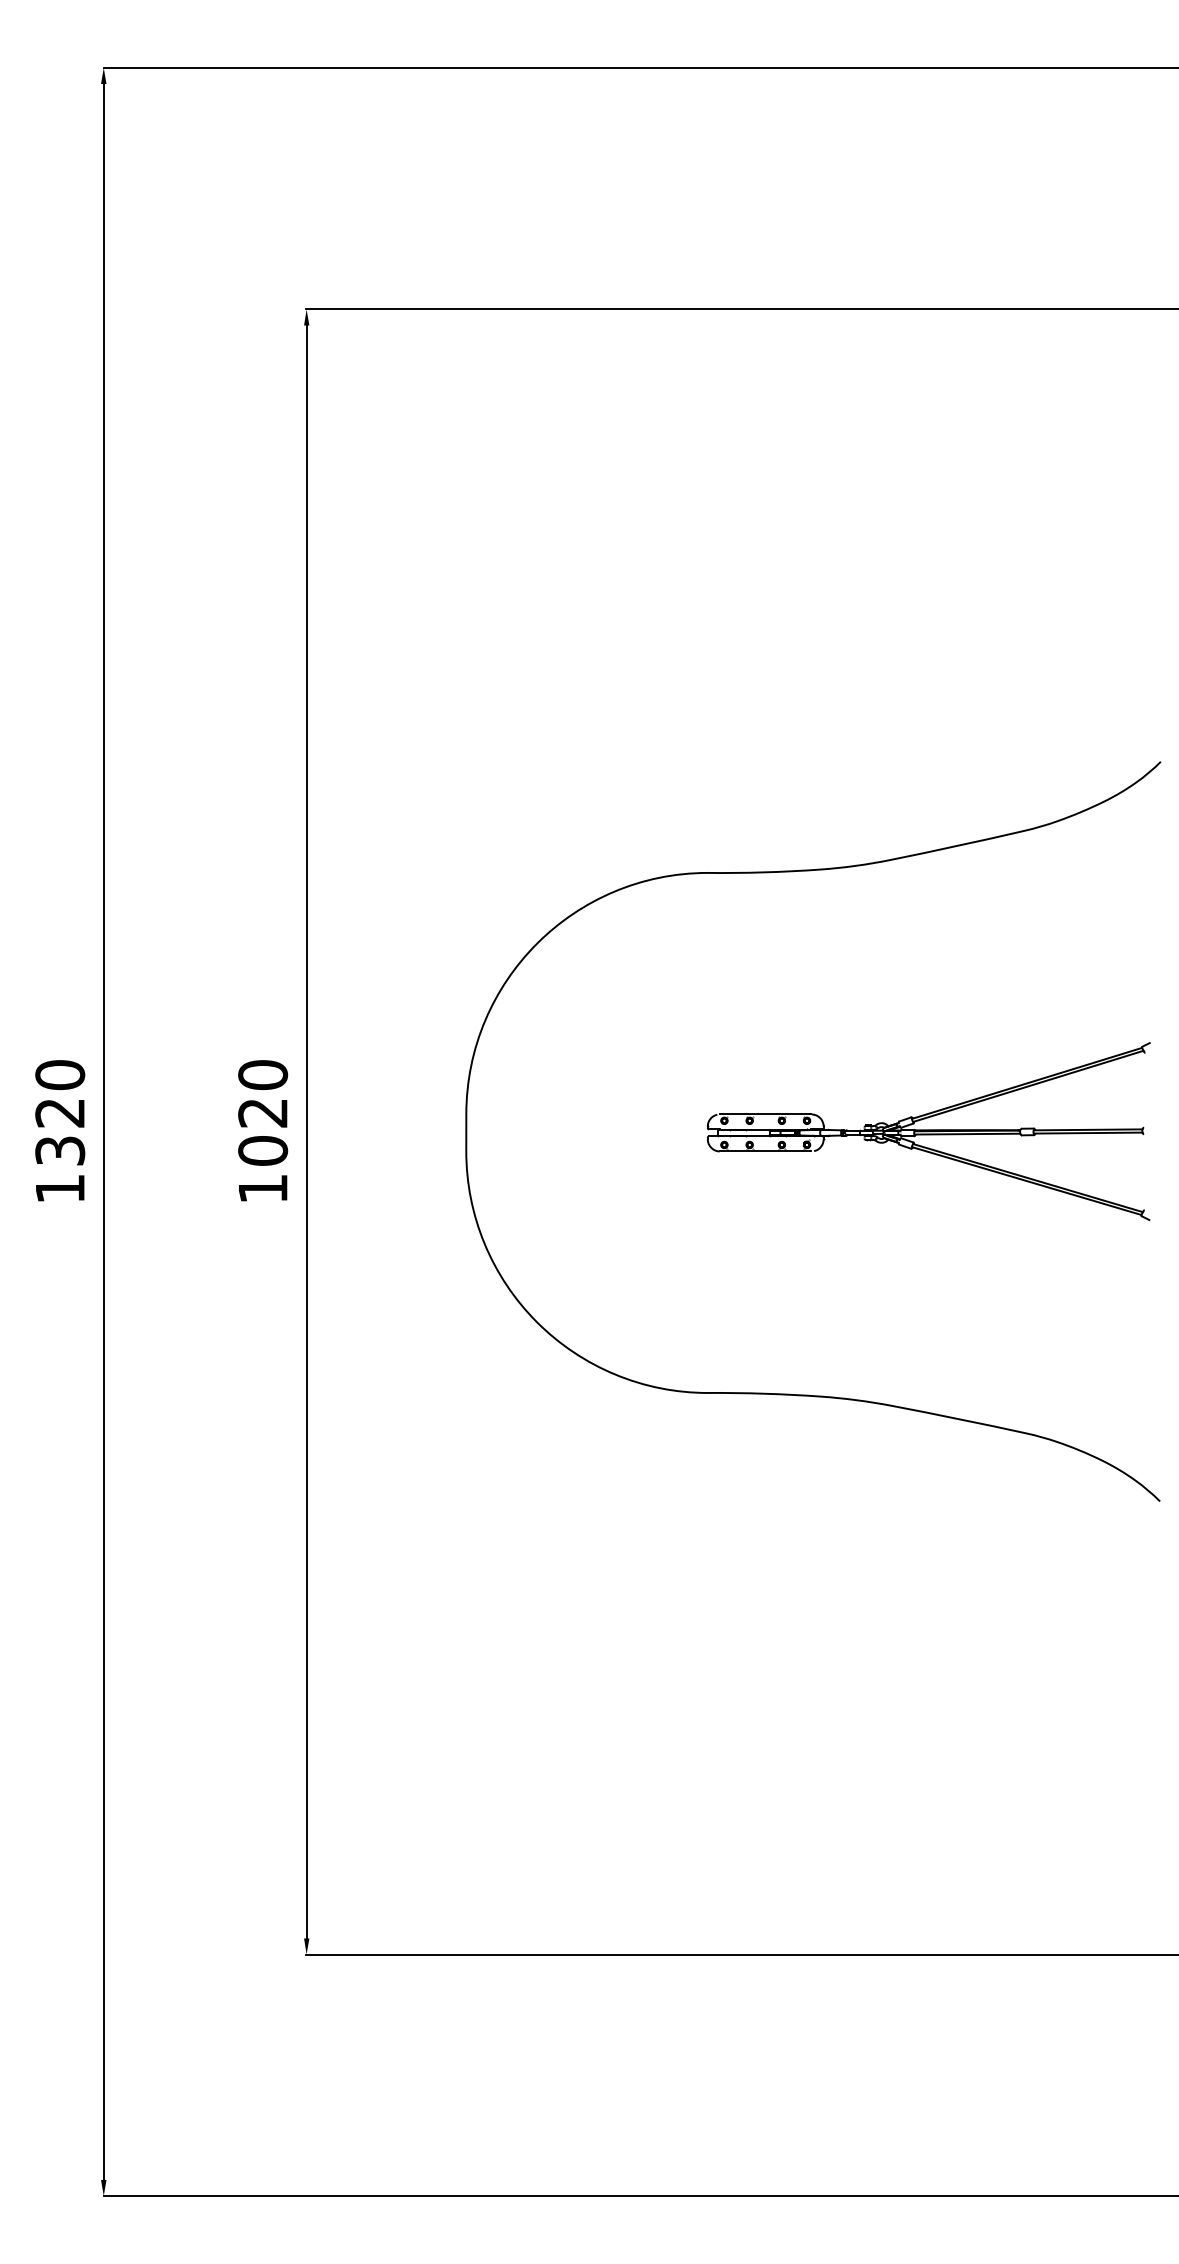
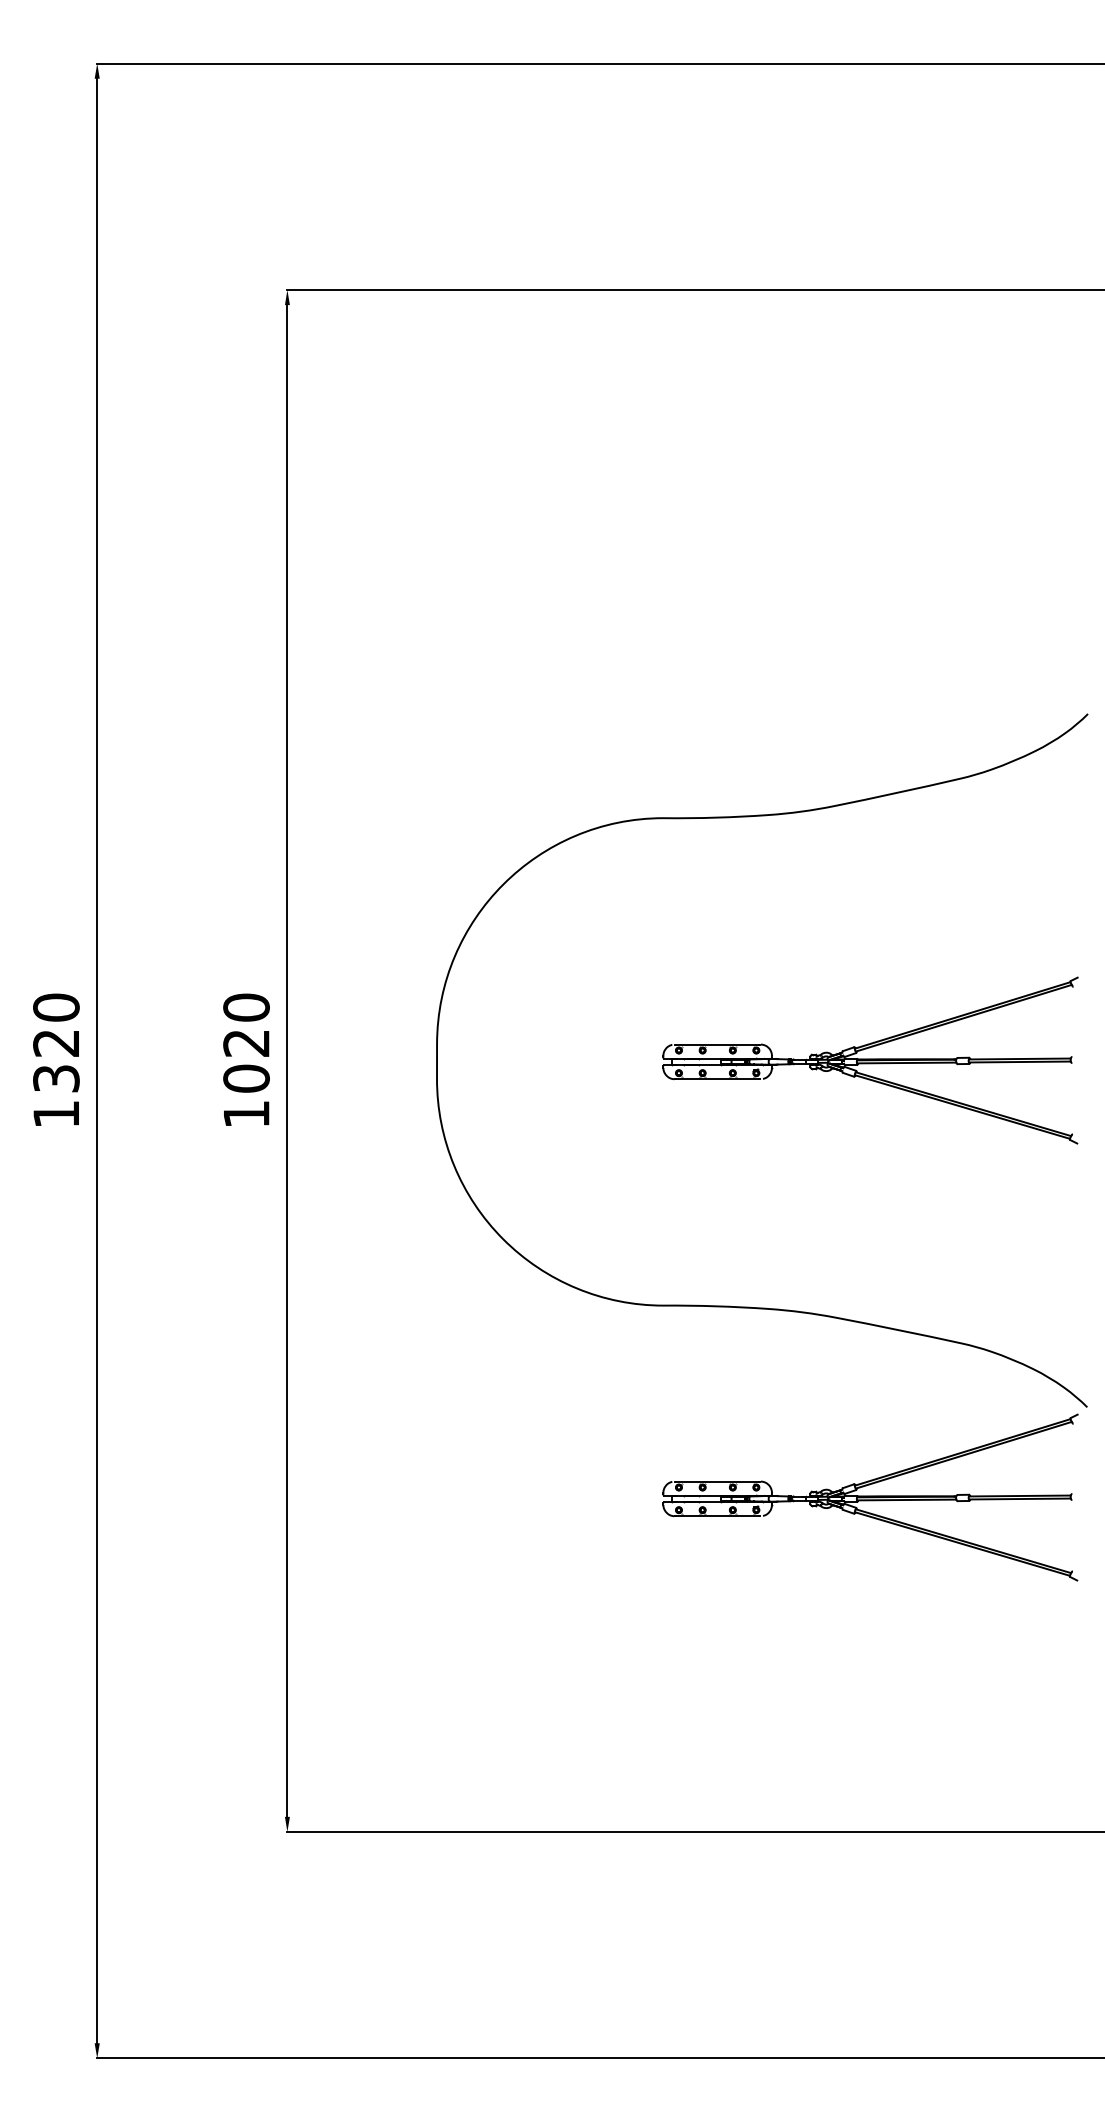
part: (928, 1597) -> (870, 1497), added

